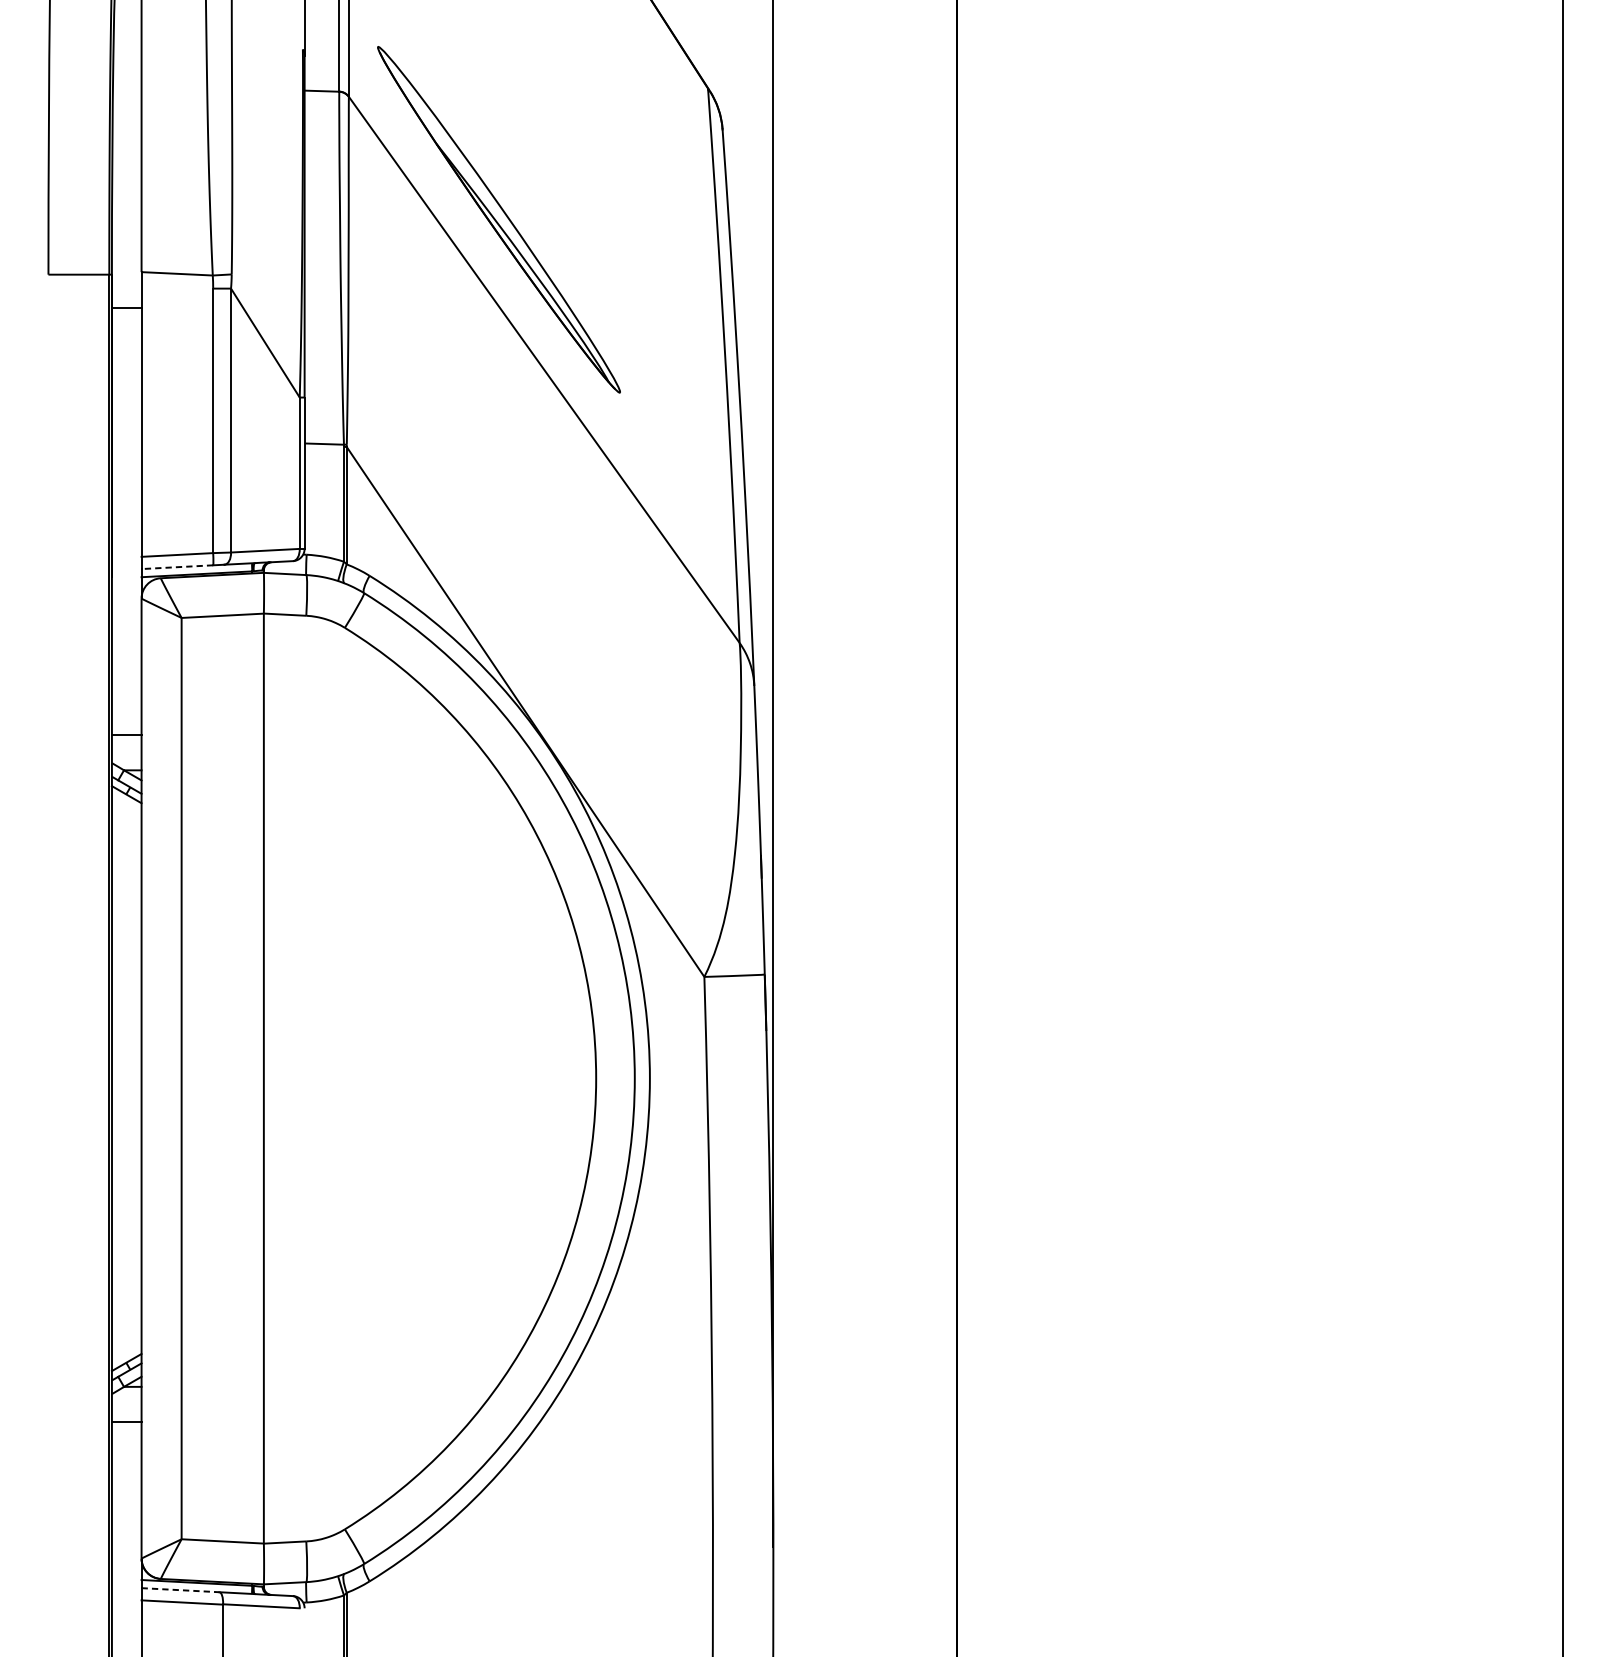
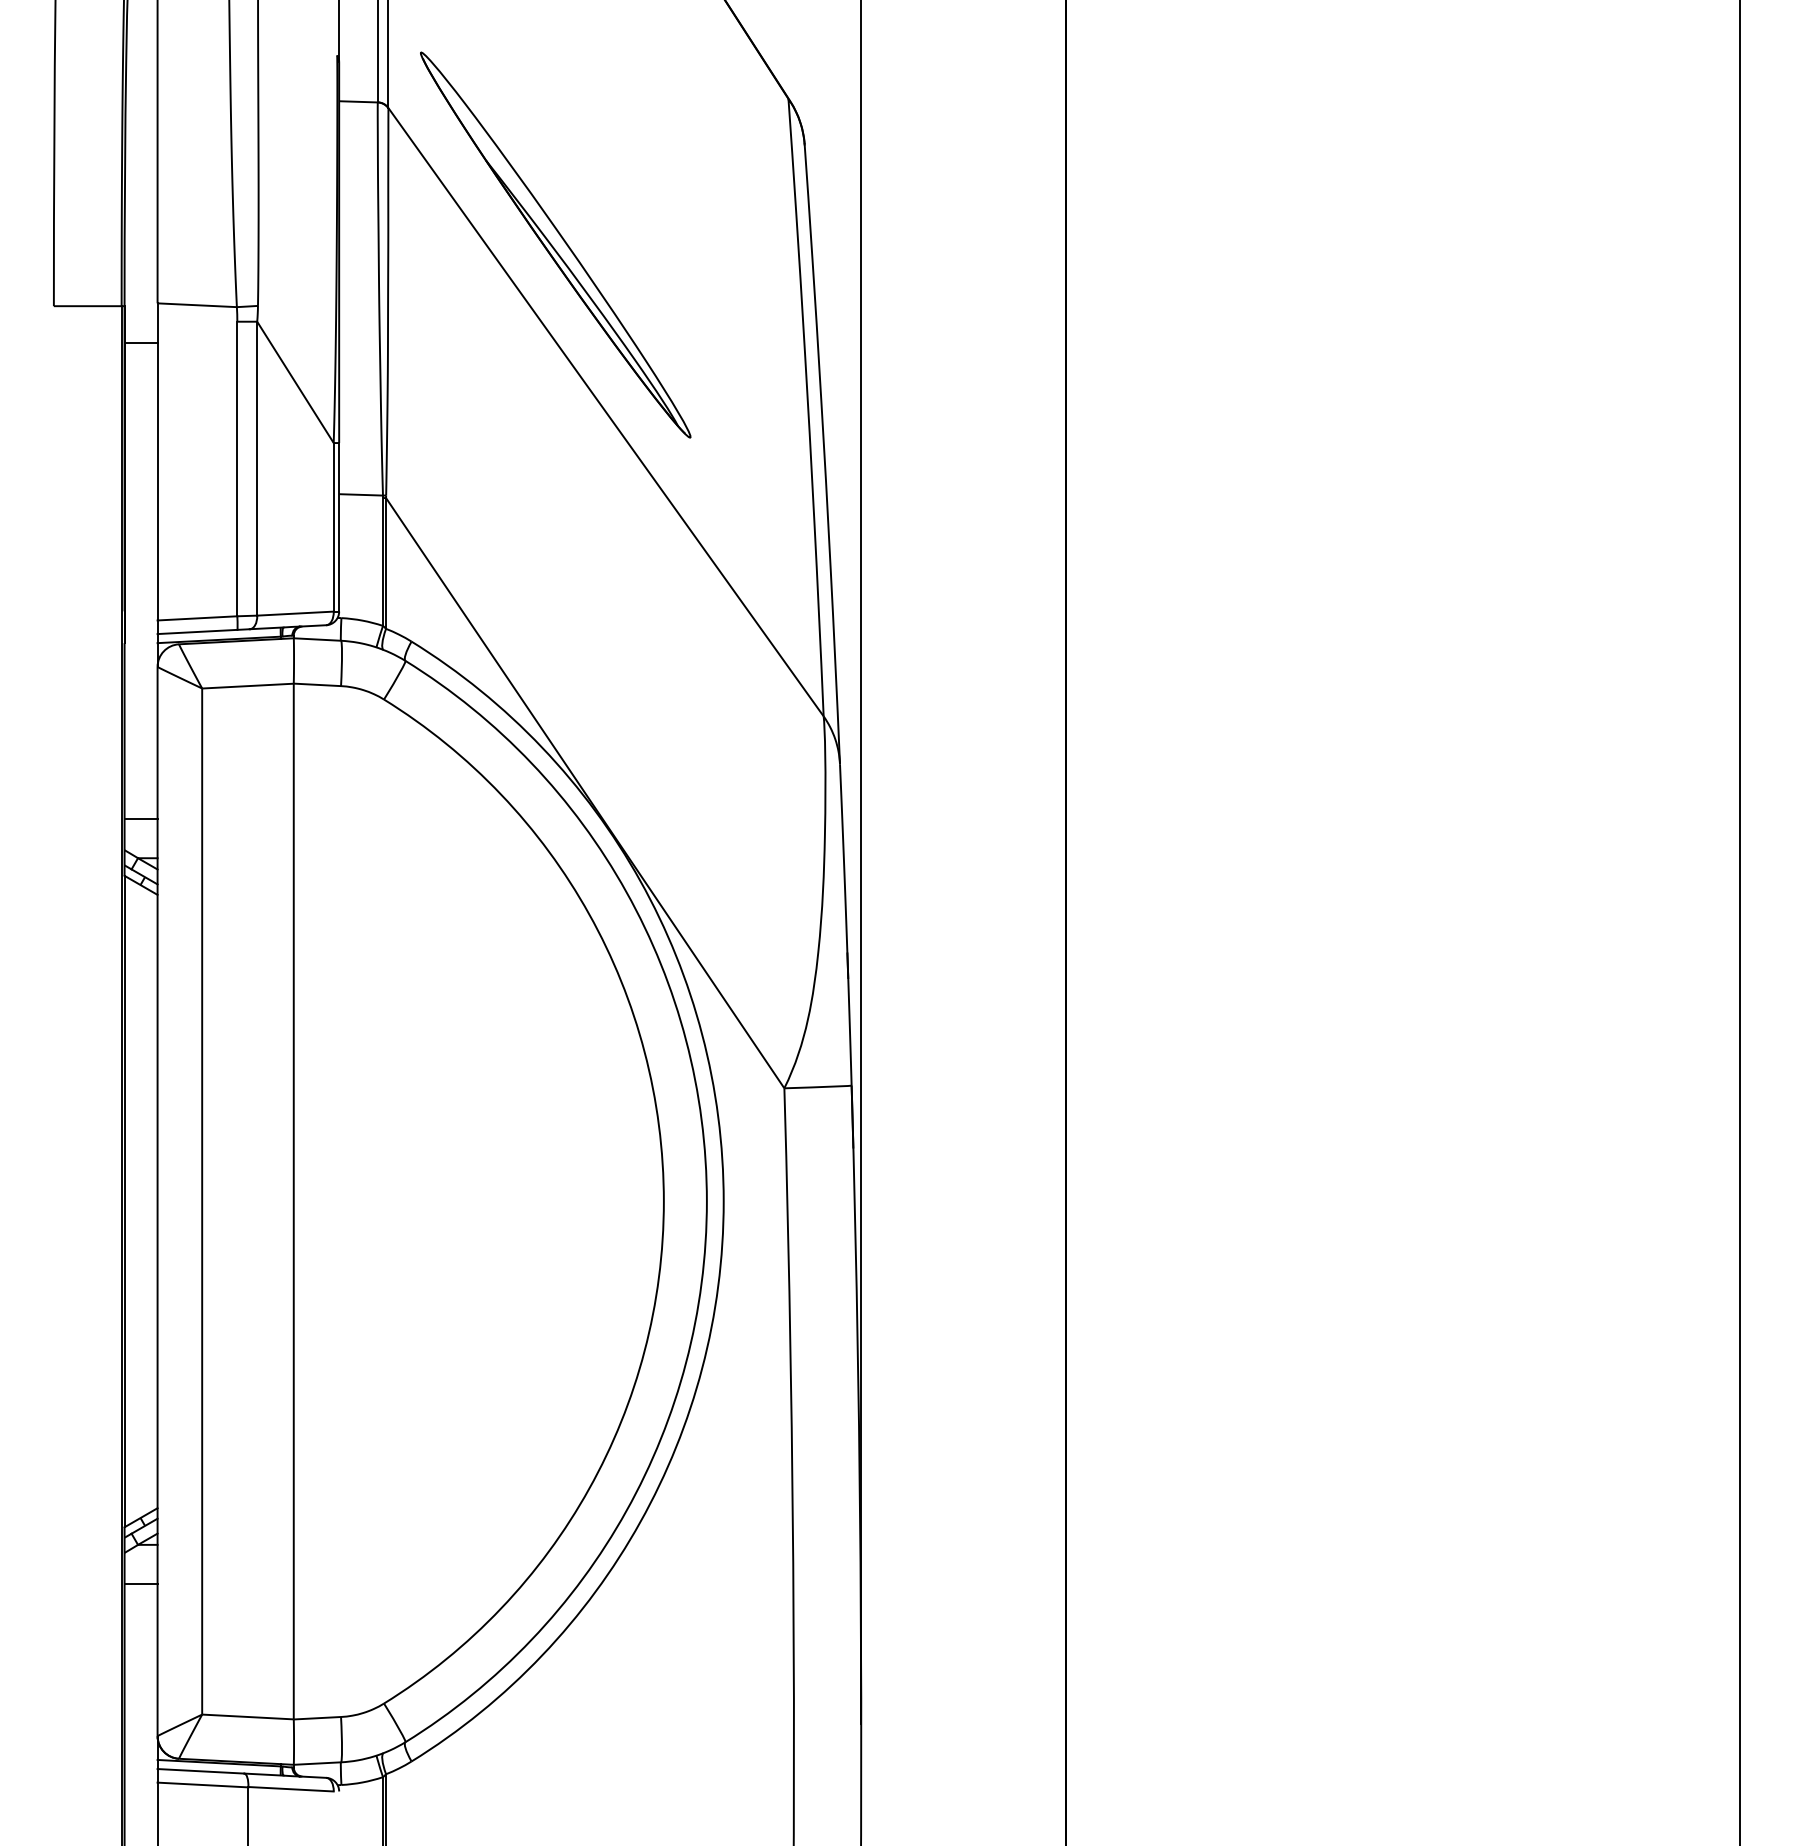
line: (177, 566) -> (197, 631), dashed -> solid
line: (181, 1590) -> (201, 1771), dashed -> solid

